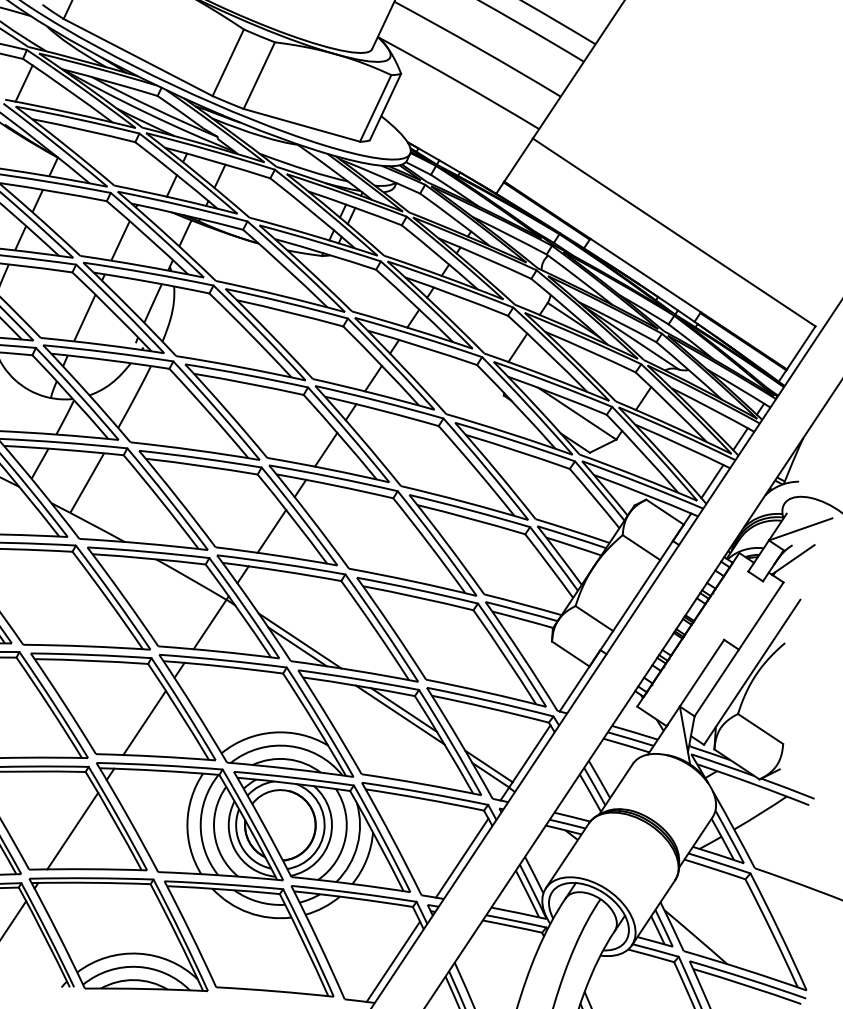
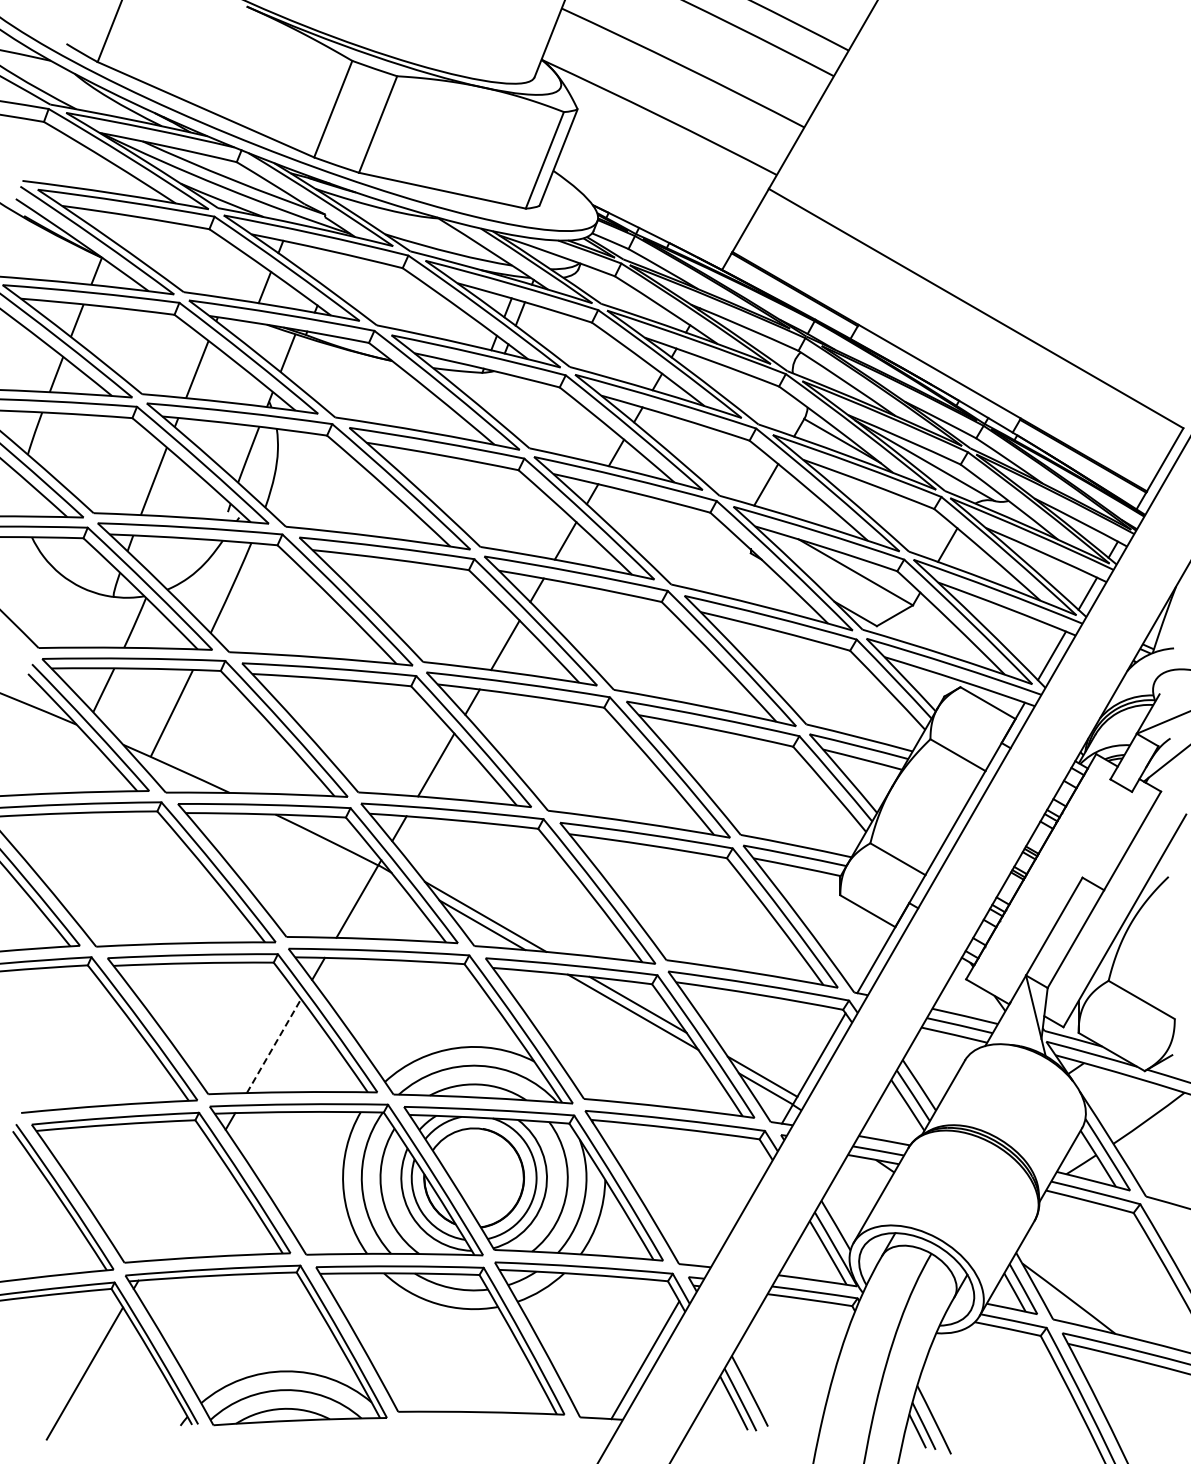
line: (23, 83) -> (47, 156), removed
line: (219, 176) -> (331, 269), removed
line: (145, 722) -> (274, 1045), solid -> dashed
line: (72, 831) -> (182, 1204), removed
line: (461, 858) -> (732, 1208), removed

